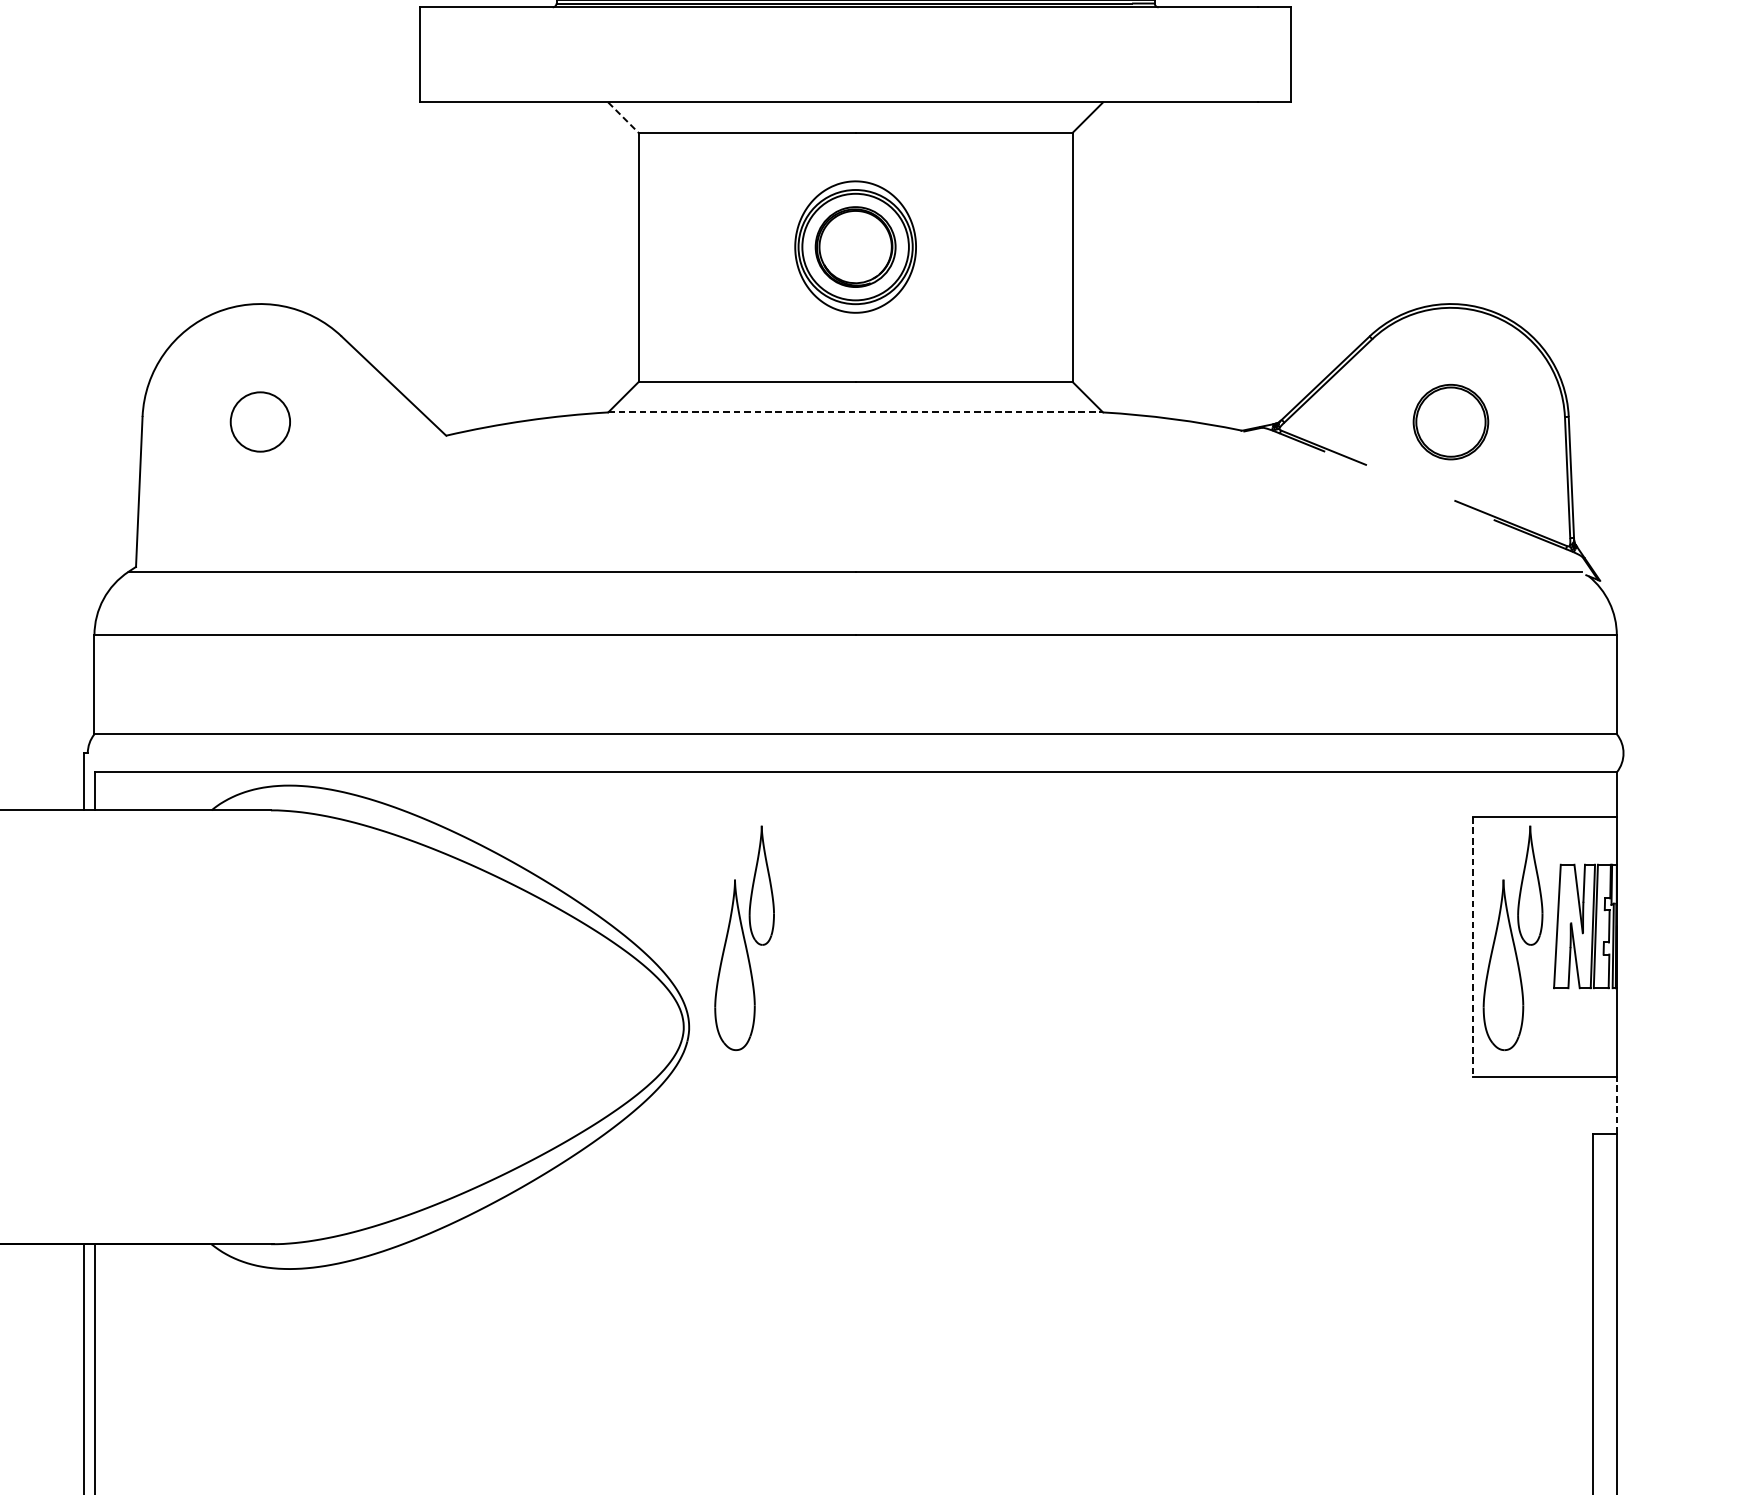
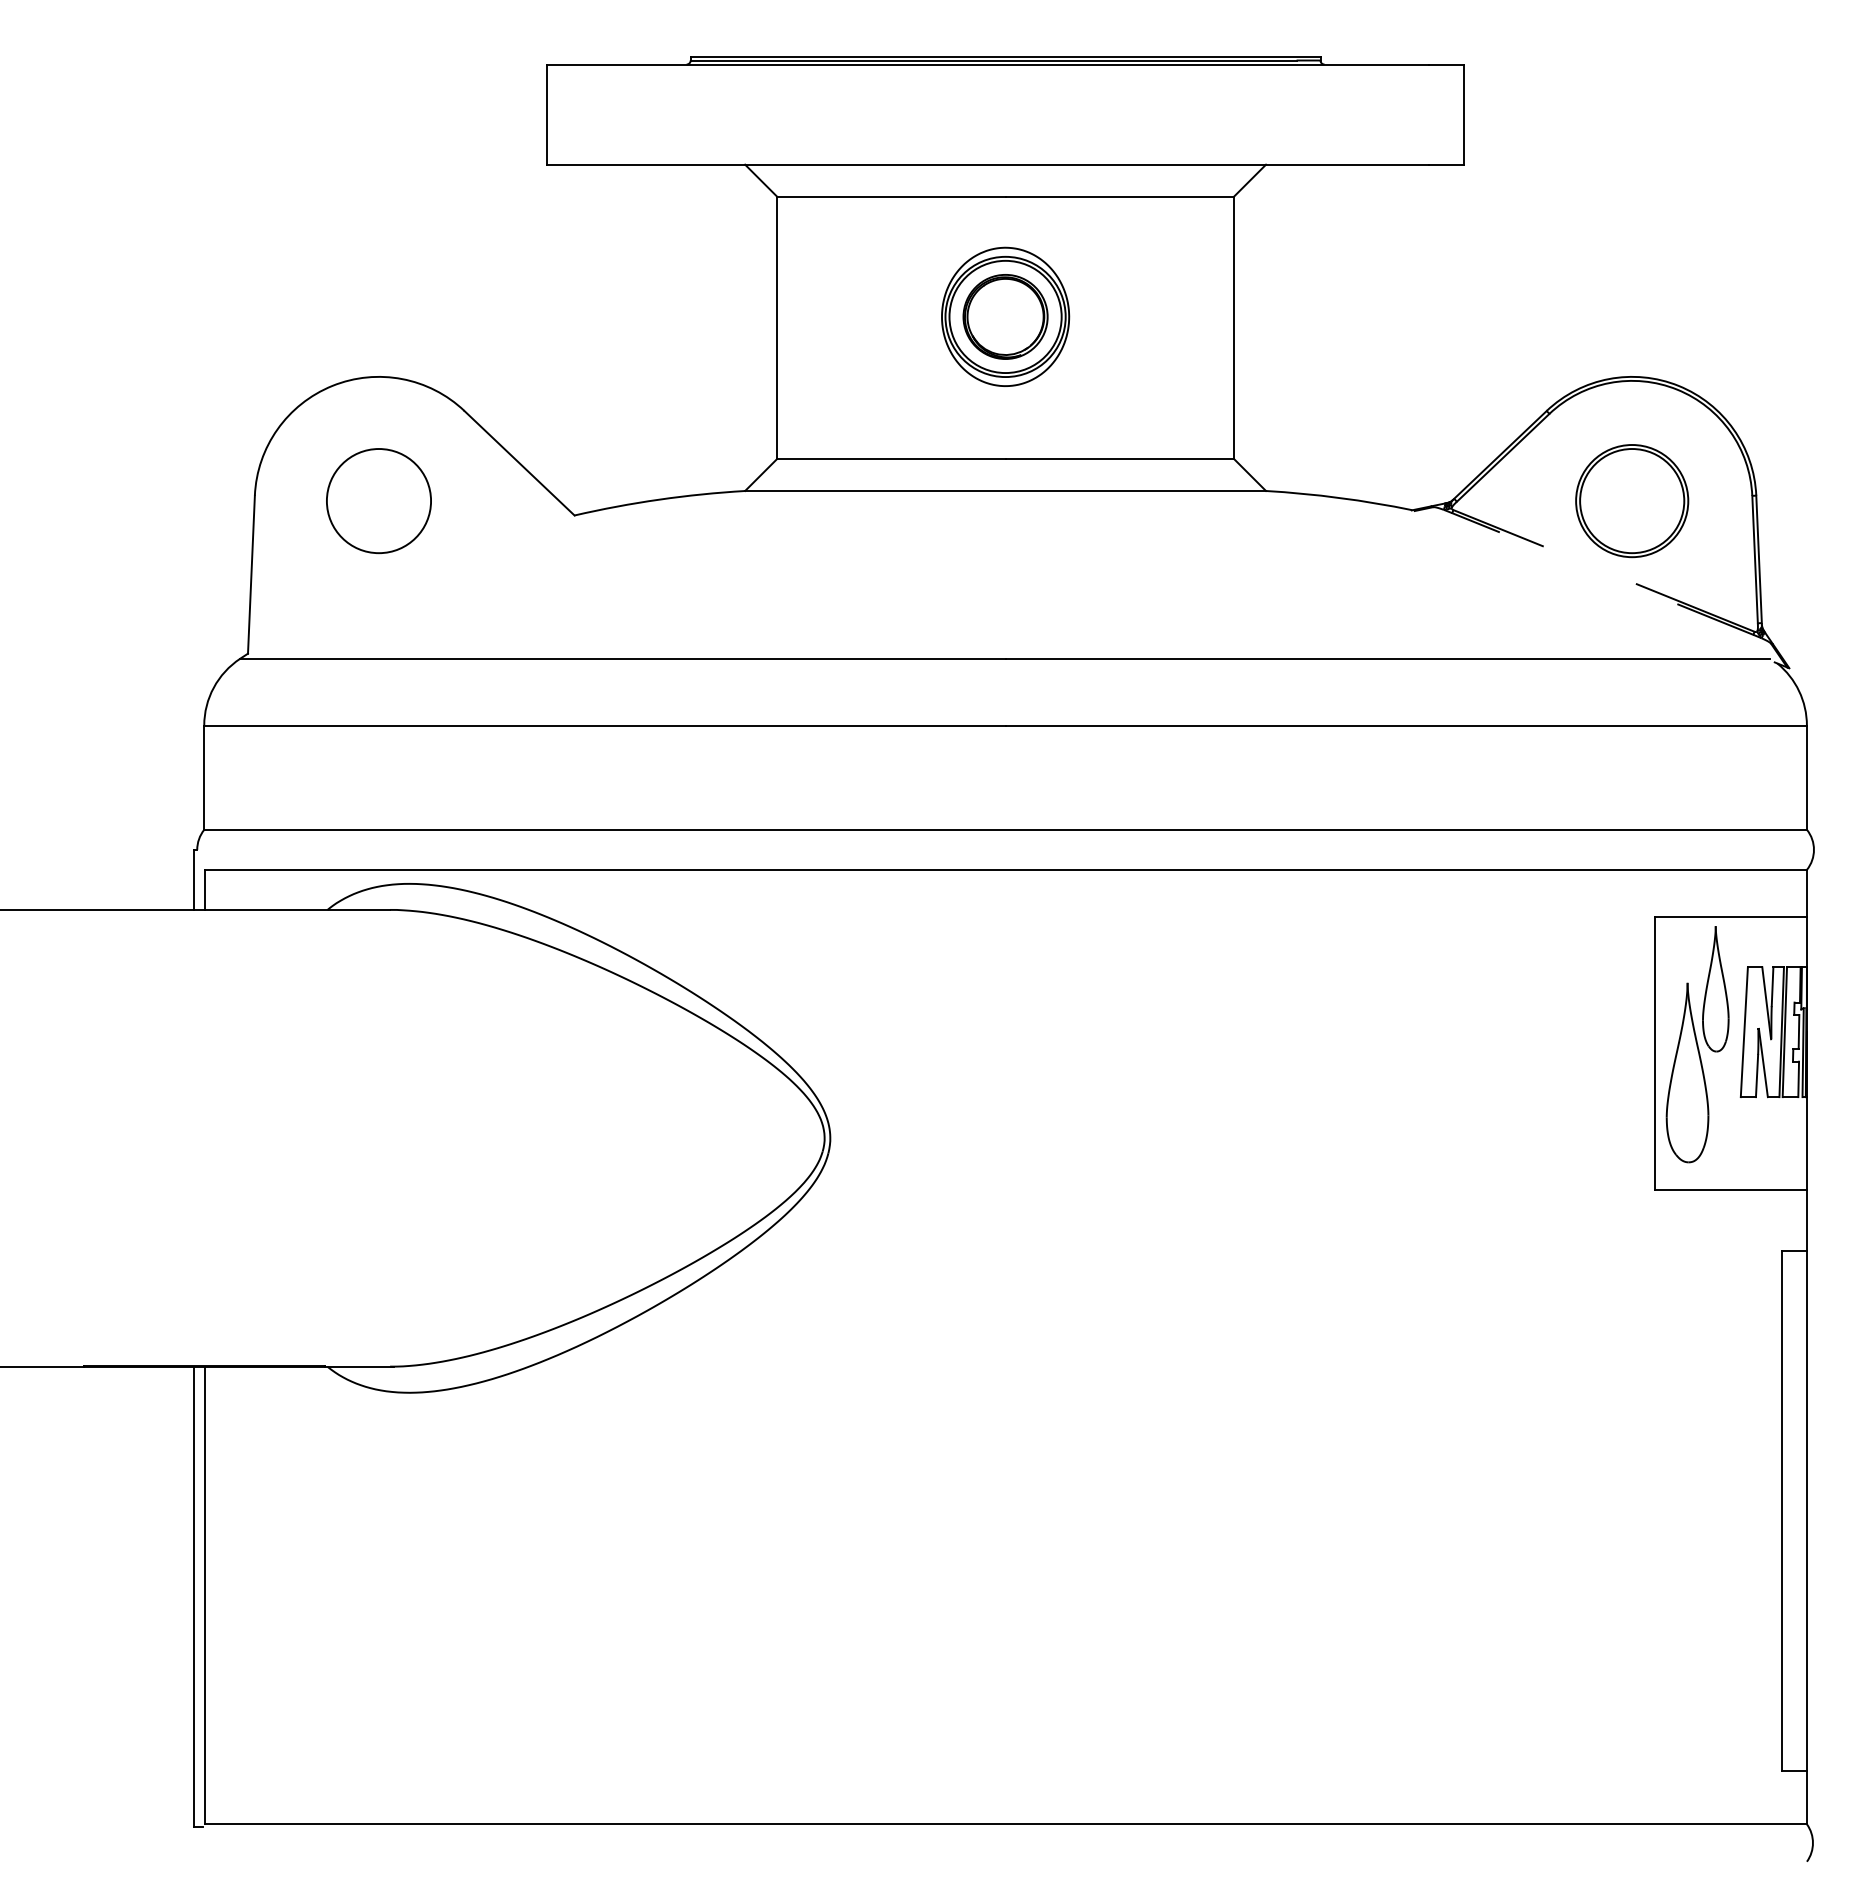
line: (623, 117) -> (761, 180), dashed -> solid
line: (856, 412) -> (1006, 491), dashed -> solid
circle: (259, 422) -> (378, 501), size x1.67
part: (1451, 422) -> (1632, 501), size x1.43
part: (744, 938) -> (888, 1044), removed
line: (1473, 946) -> (1655, 1053), dashed -> solid
line: (1616, 1104) -> (1806, 1219), dashed -> solid

